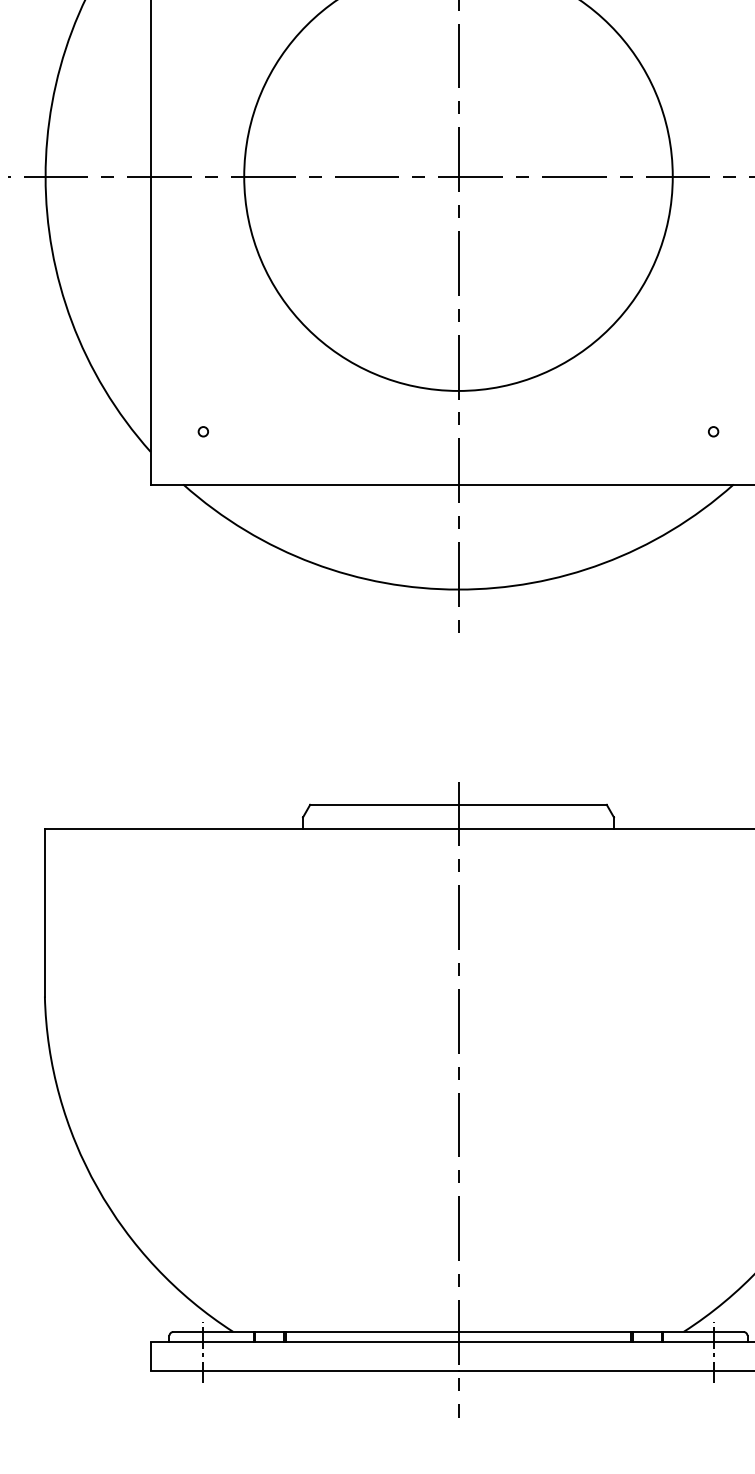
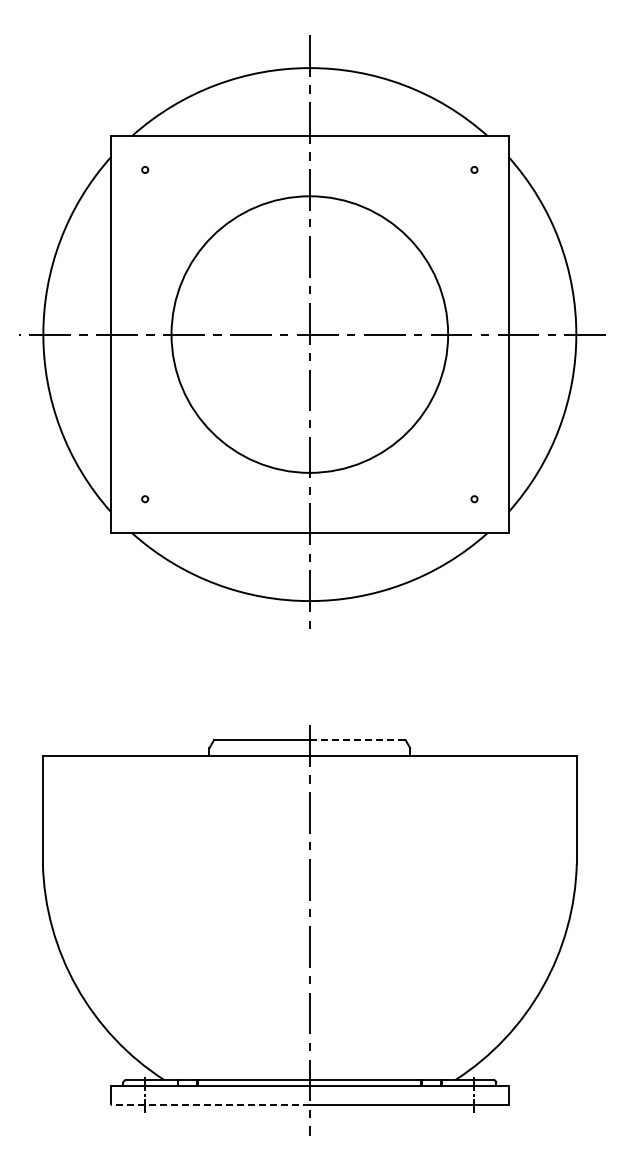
line: (532, 805) -> (357, 740), solid -> dashed
line: (304, 1371) -> (210, 1105), solid -> dashed

